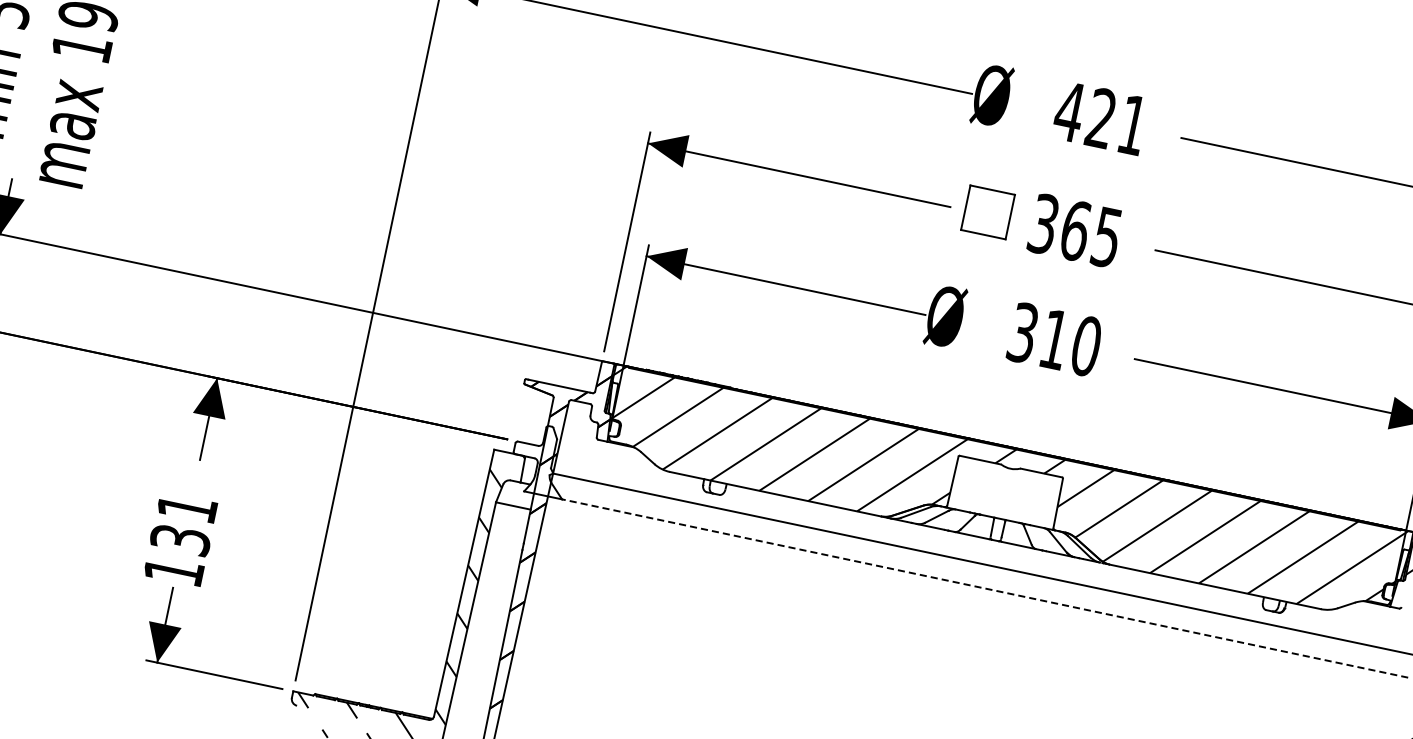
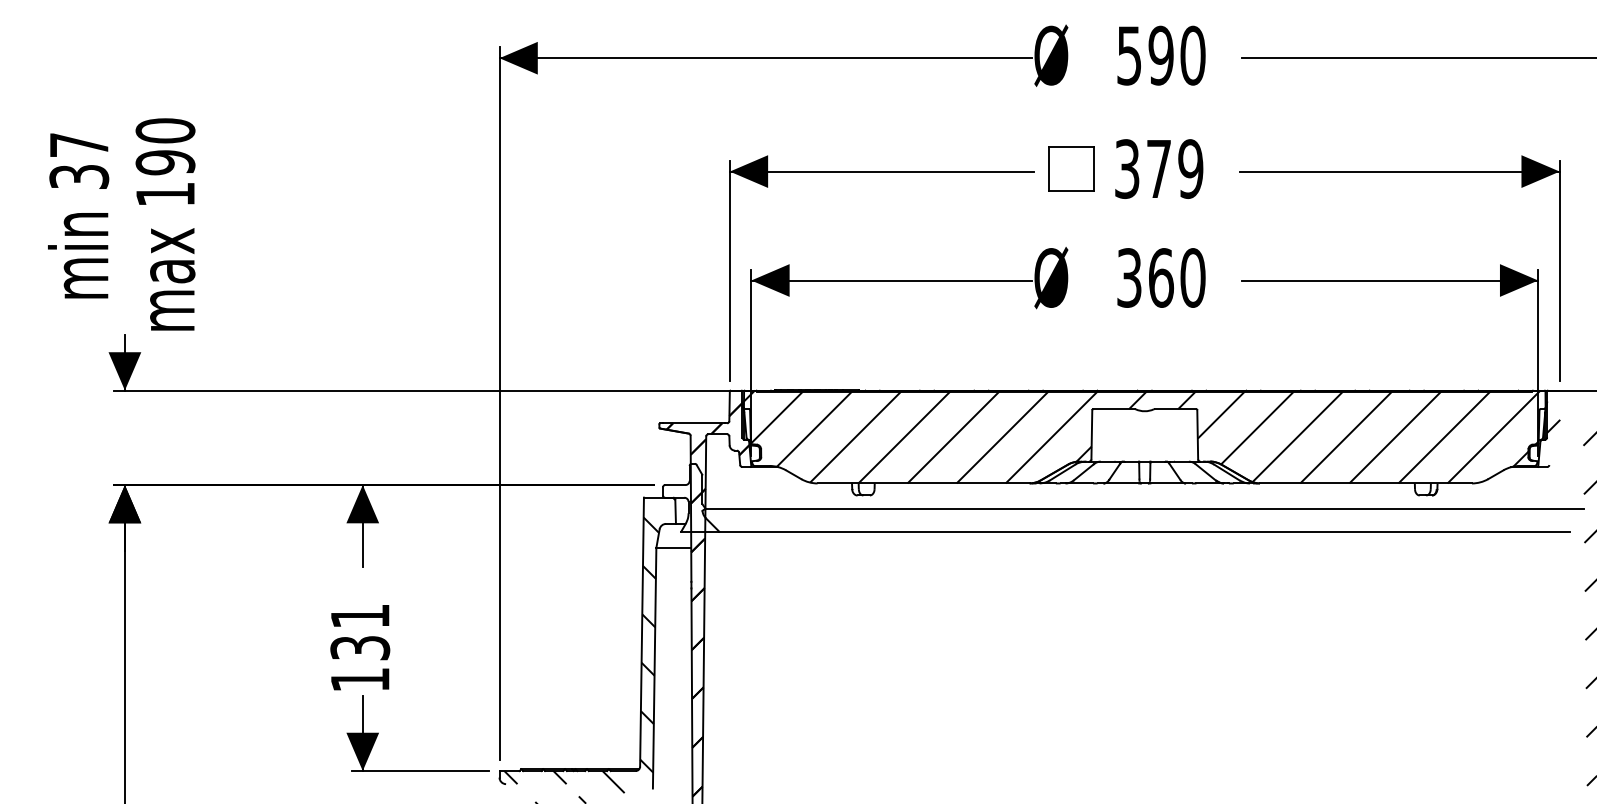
text: (1100, 118) -> (1160, 55), 421 -> 590
text: (1090, 233) -> (1174, 168), 365 -> 379
text: (1055, 339) -> (1161, 277), 310 -> 360
line: (985, 588) -> (1144, 531), dashed -> solid

